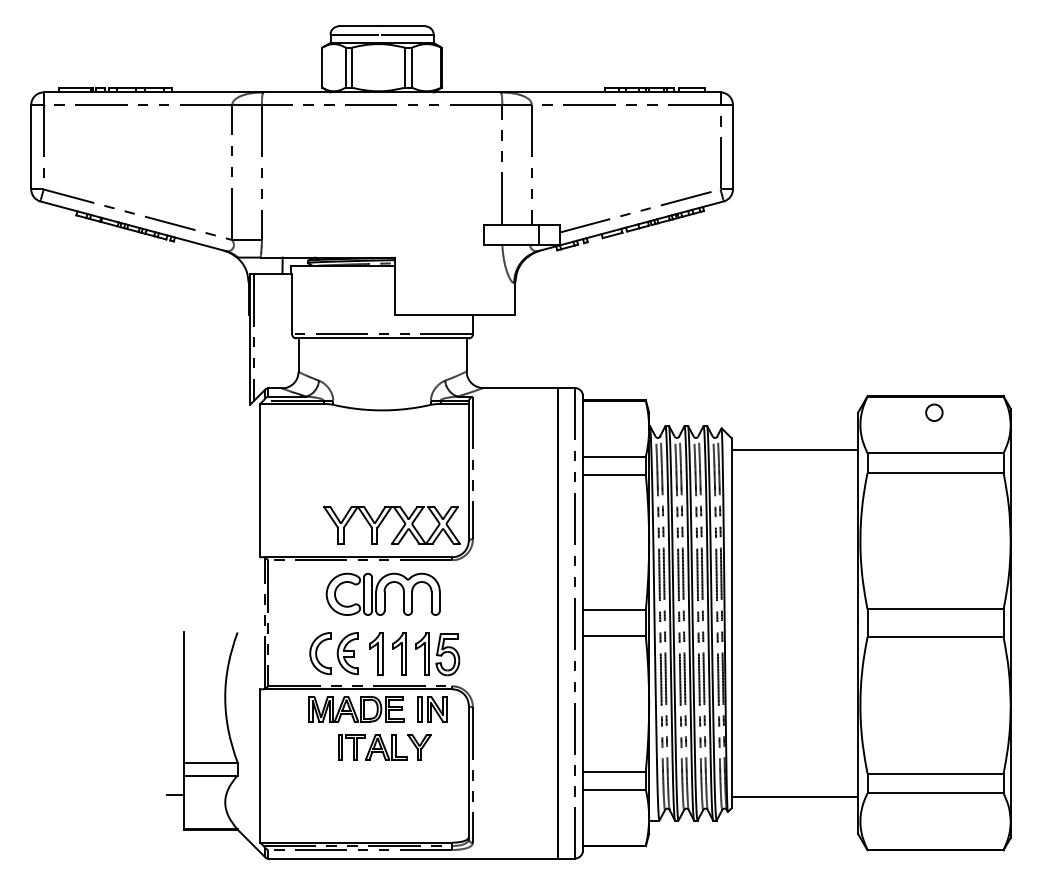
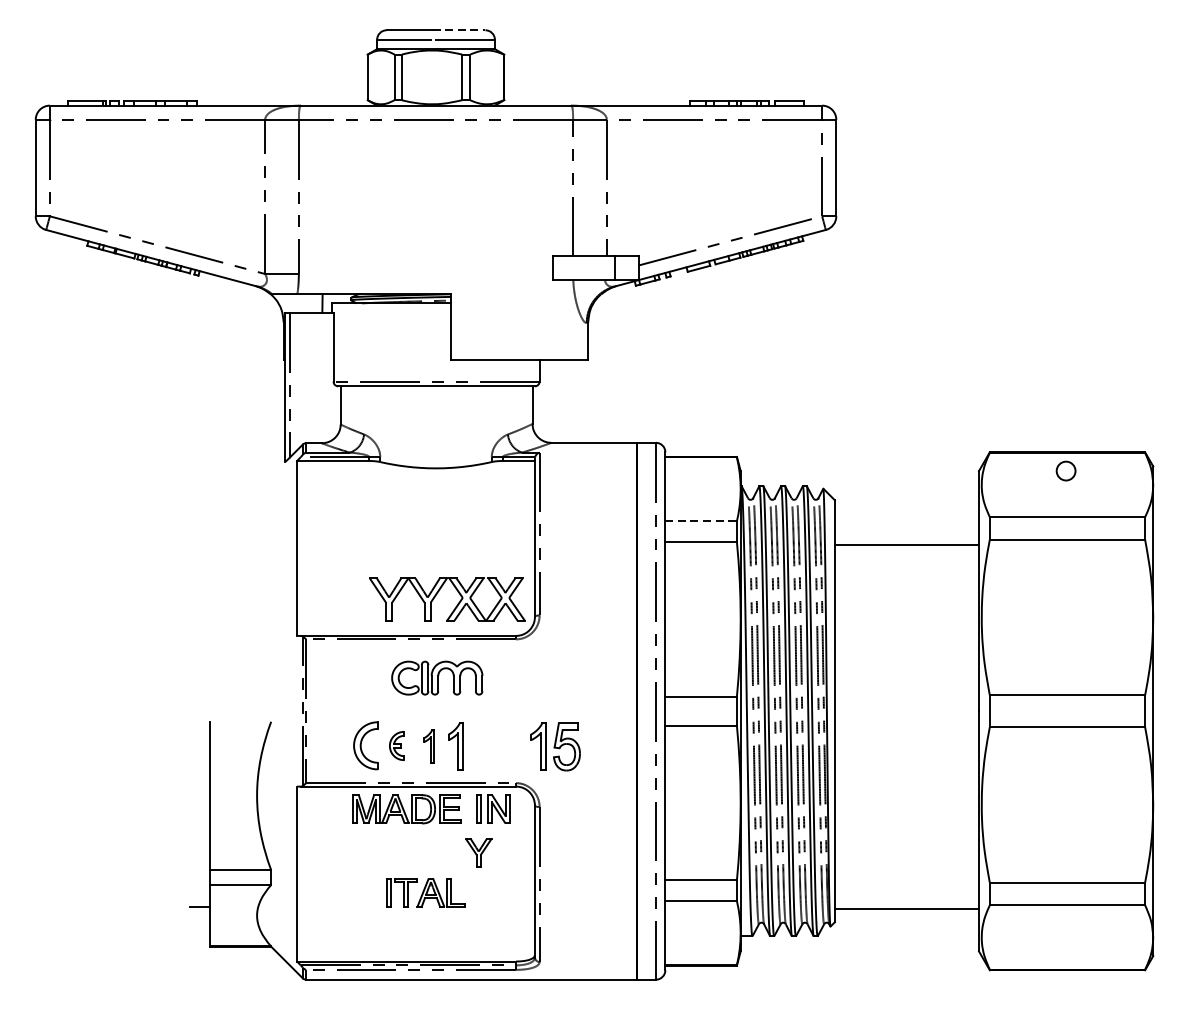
line: (402, 26) -> (459, 30), solid -> dashed
line: (794, 449) -> (906, 544), moved
line: (614, 456) -> (701, 520), solid -> dashed
part: (382, 593) -> (436, 677), size x0.7
part: (347, 653) -> (396, 745), size x0.6
part: (376, 653) -> (429, 745), size x0.7
part: (437, 654) -> (555, 746), moved
part: (372, 747) -> (425, 892), moved

